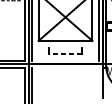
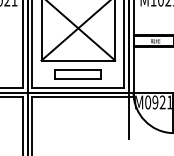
line: (65, 47) -> (78, 69), added
line: (65, 53) -> (78, 78), dashed -> solid
line: (65, 61) -> (78, 88), added
line: (67, 67) -> (80, 97), added

